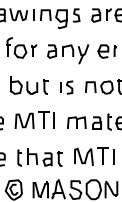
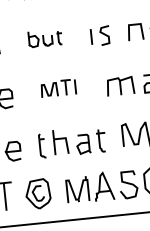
part: (28, 85) -> (44, 38), size x0.6
part: (34, 119) -> (57, 87), size x0.6

